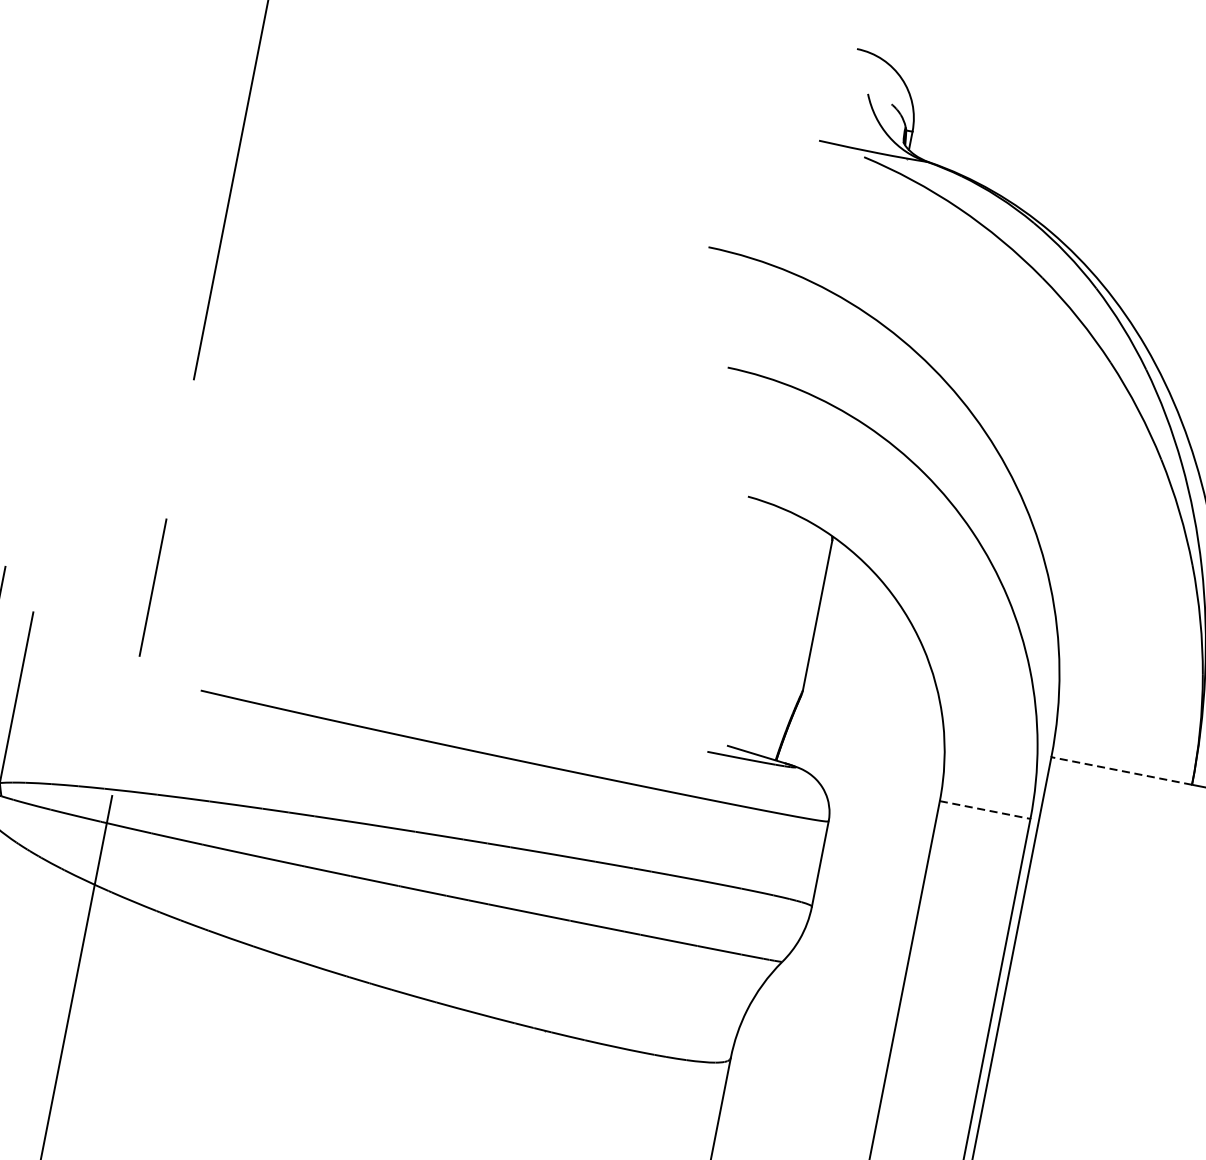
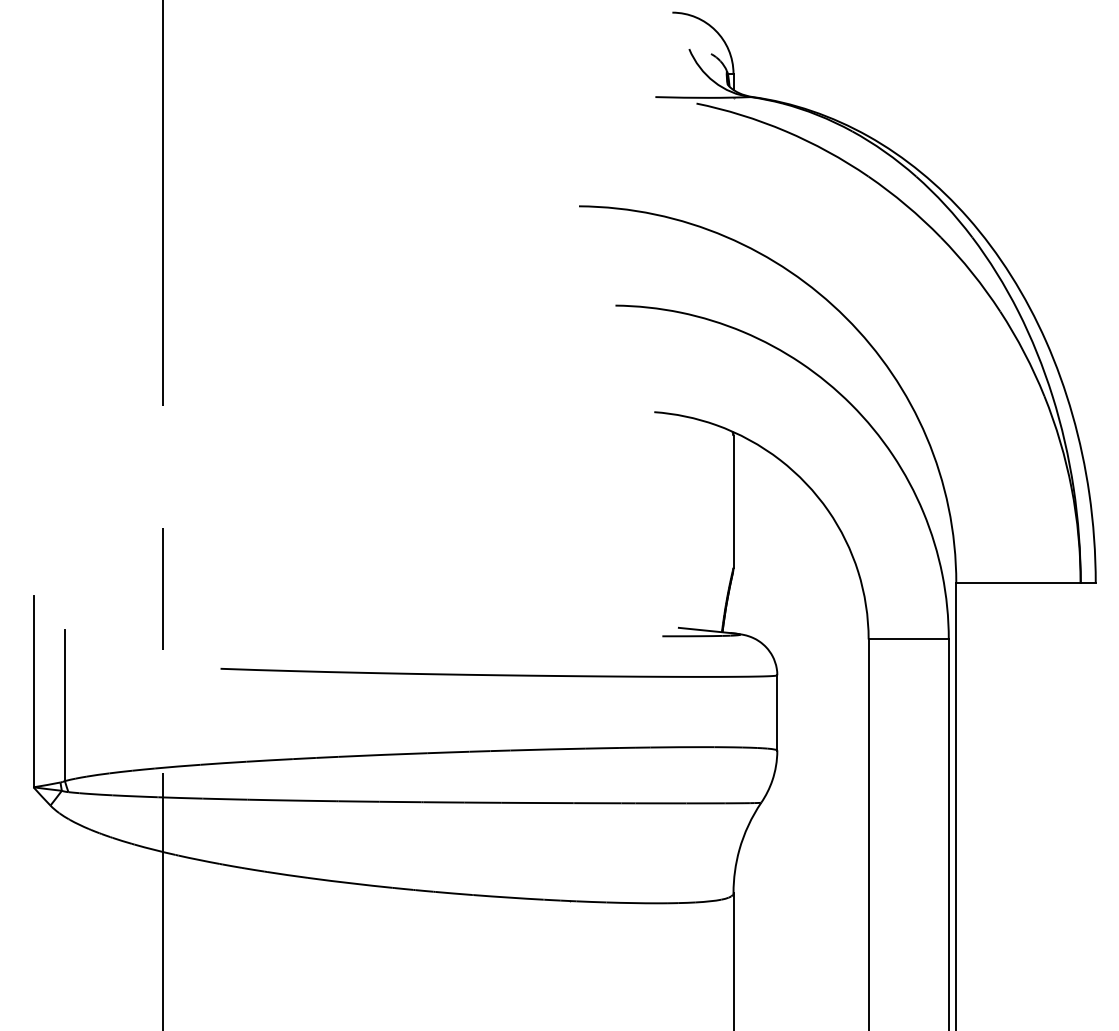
line: (1121, 771) -> (1018, 583), dashed -> solid
line: (986, 810) -> (909, 639), dashed -> solid

